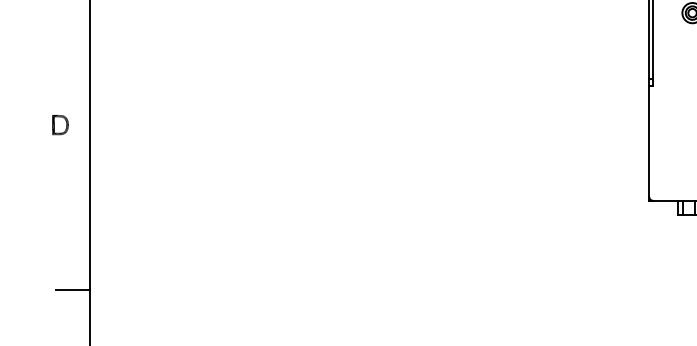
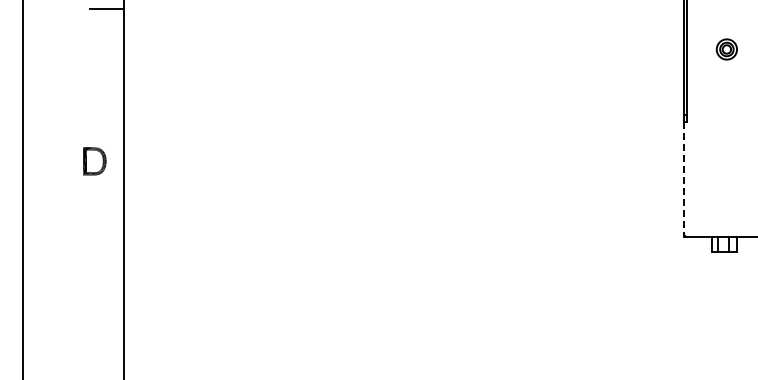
part: (60, 125) -> (94, 161), size x1.4
line: (649, 141) -> (683, 177), solid -> dashed
line: (73, 290) -> (107, 326), removed

